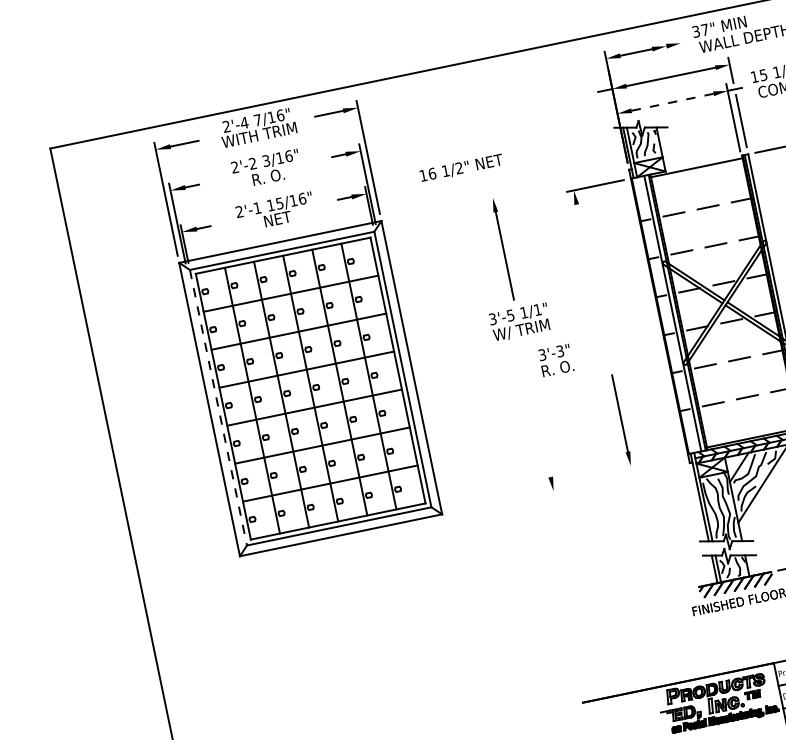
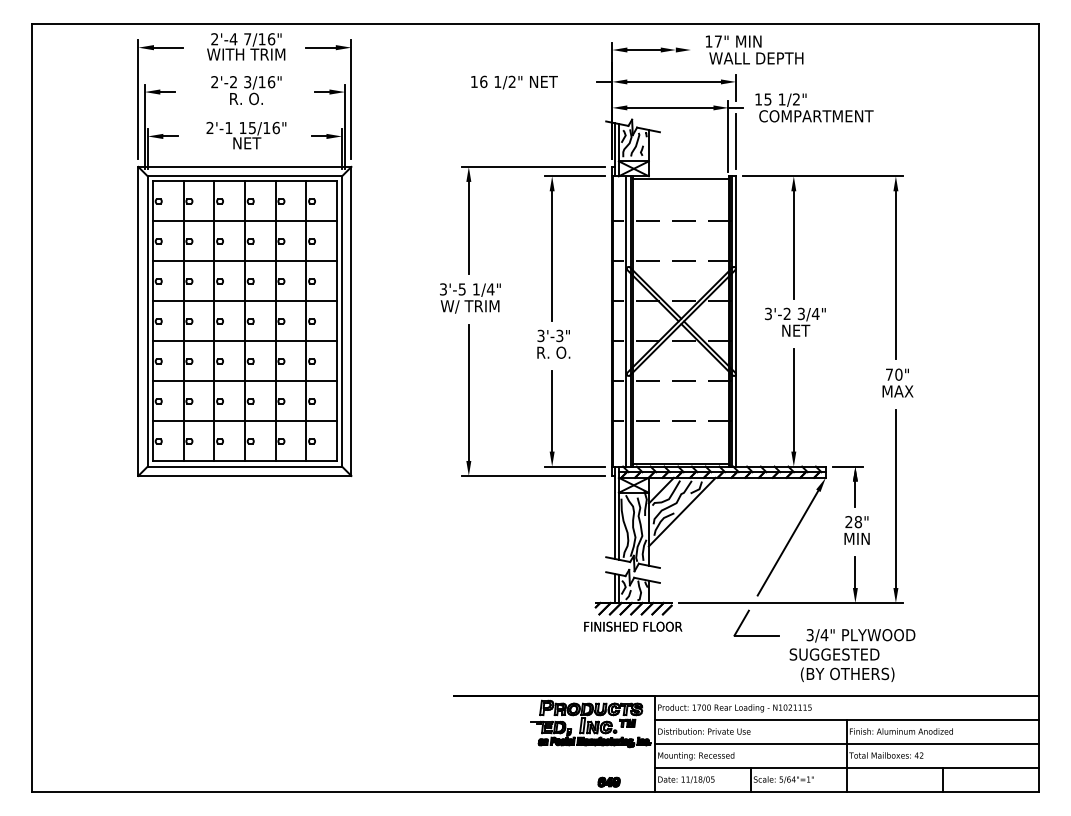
text: (695, 31) -> (708, 41), 37" -> 17"
line: (672, 101) -> (670, 107), dashed -> solid
text: (461, 168) -> (514, 82), moved
line: (553, 185) -> (532, 166), added
line: (589, 265) -> (552, 255), added
text: (537, 310) -> (490, 289), 1/1" -> 1/4"
text: (555, 359) -> (553, 343), moved
line: (218, 407) -> (147, 321), dashed -> solid
line: (536, 412) -> (468, 392), added
line: (652, 461) -> (574, 466), added
line: (613, 478) -> (532, 475), added

